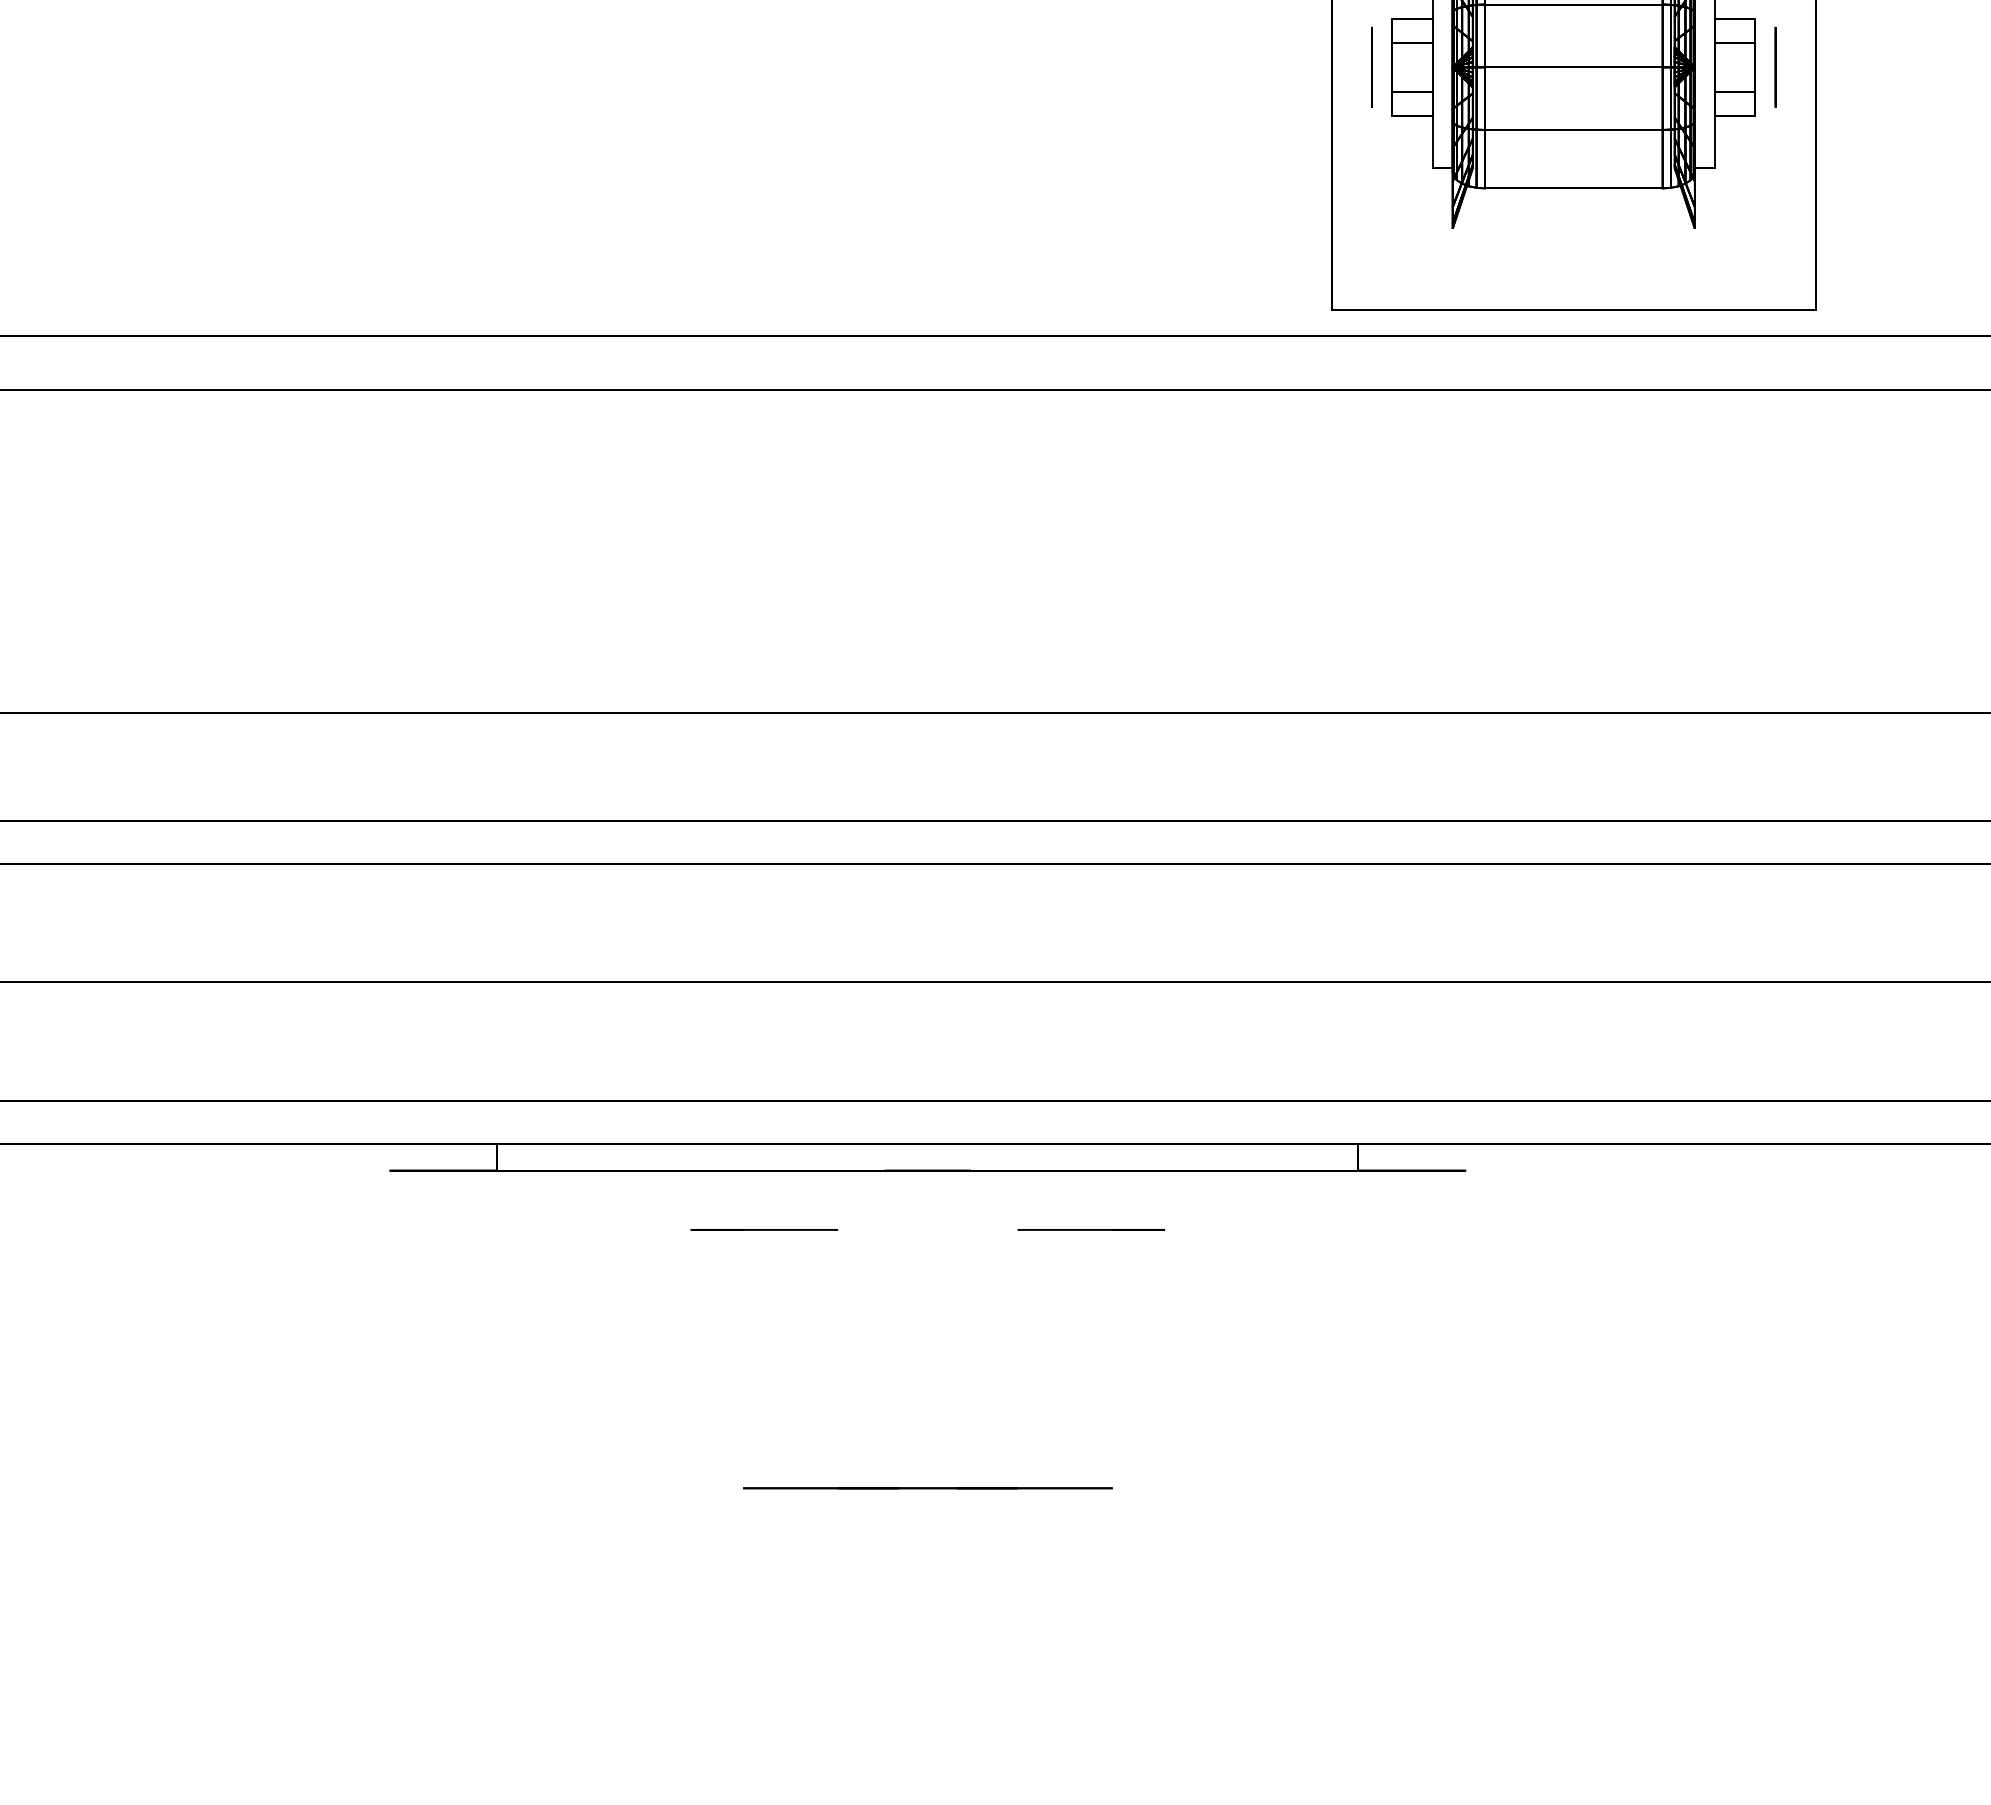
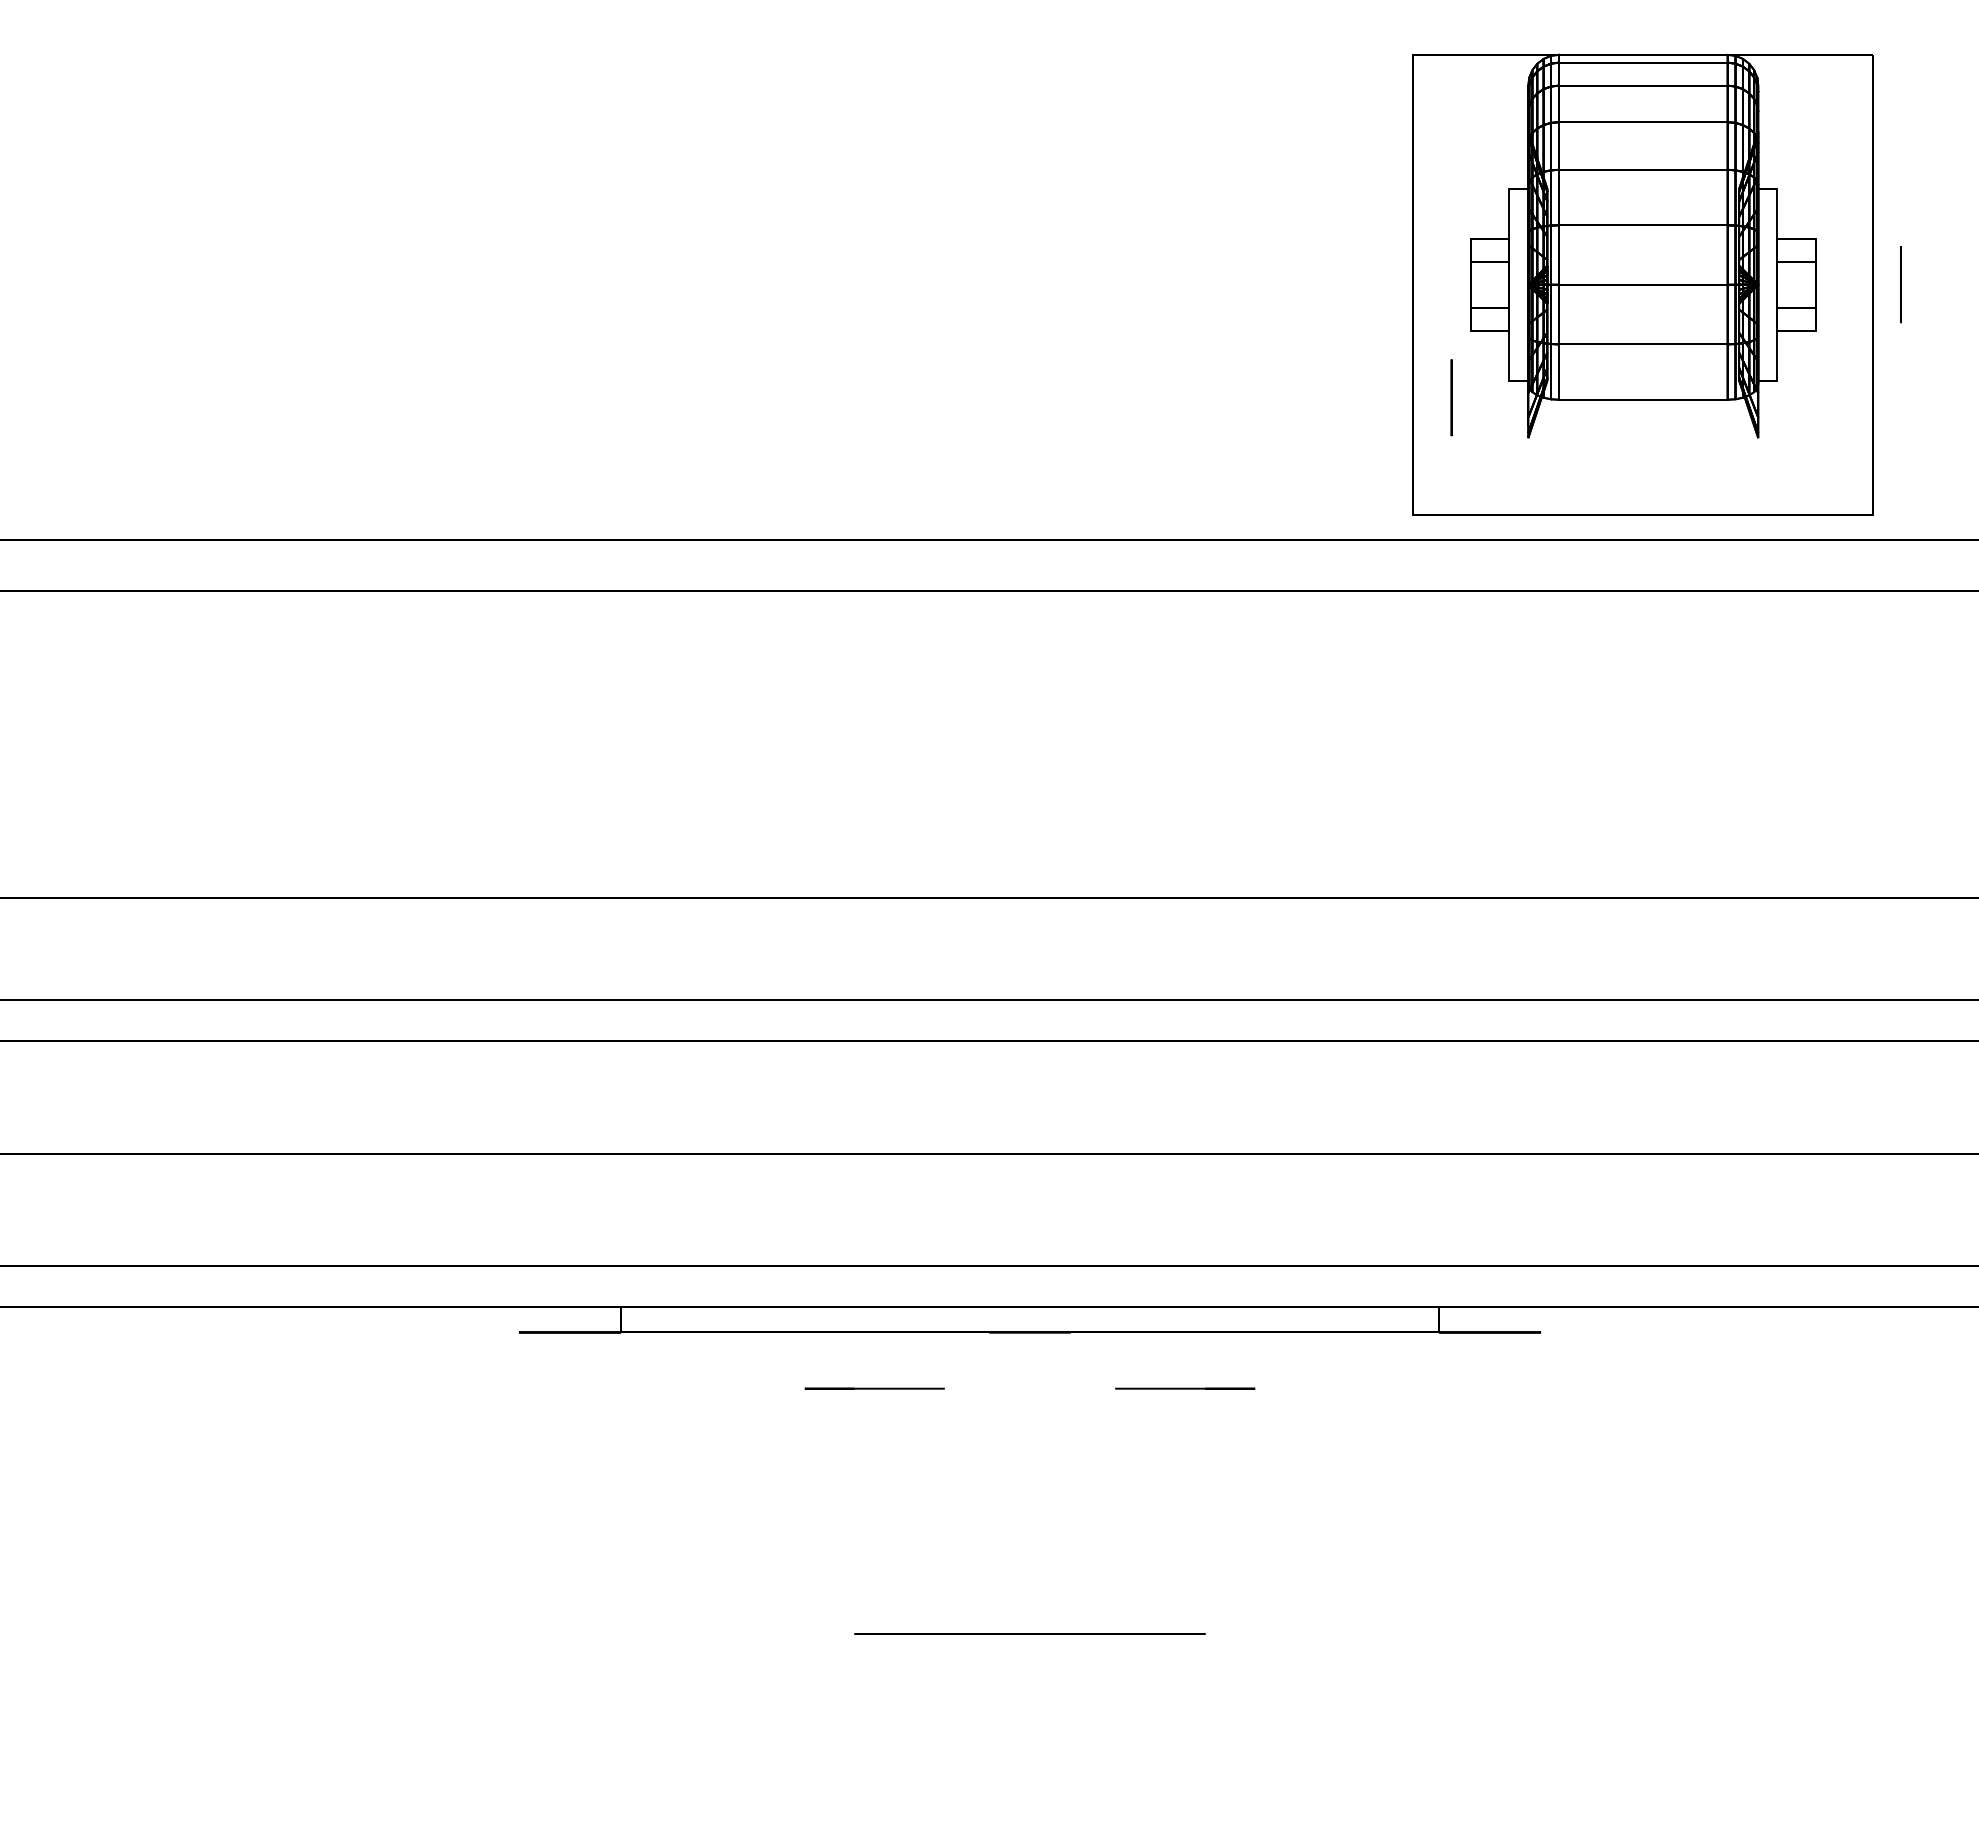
circle: (1371, 66) -> (1451, 397), moved
circle: (1775, 66) -> (1900, 284), moved

